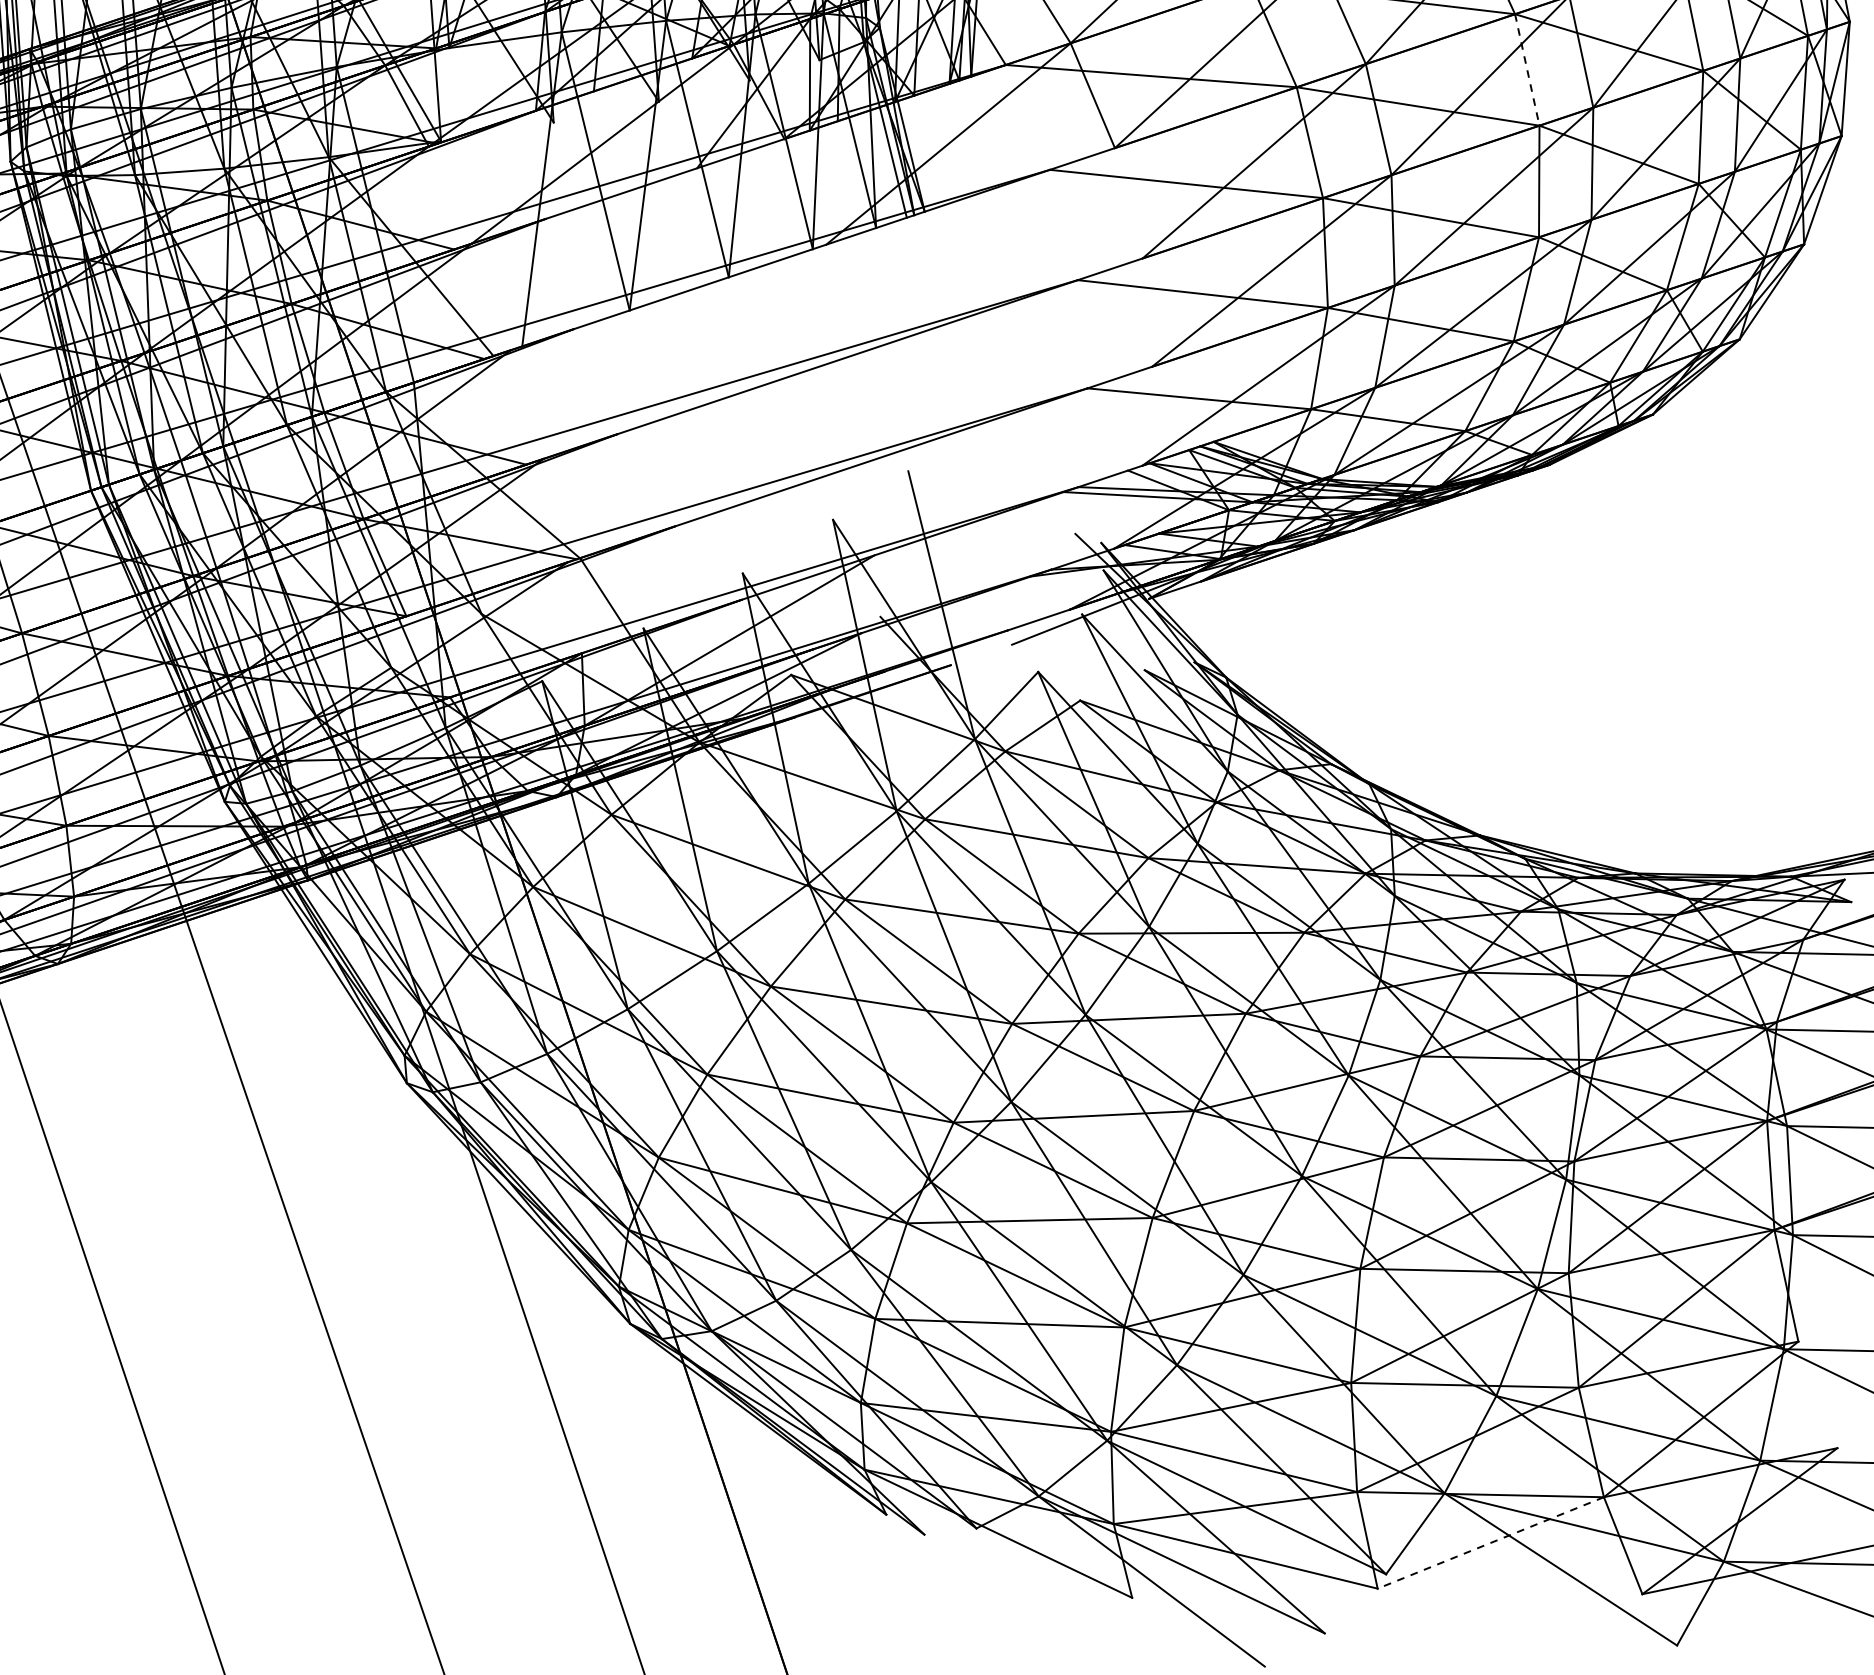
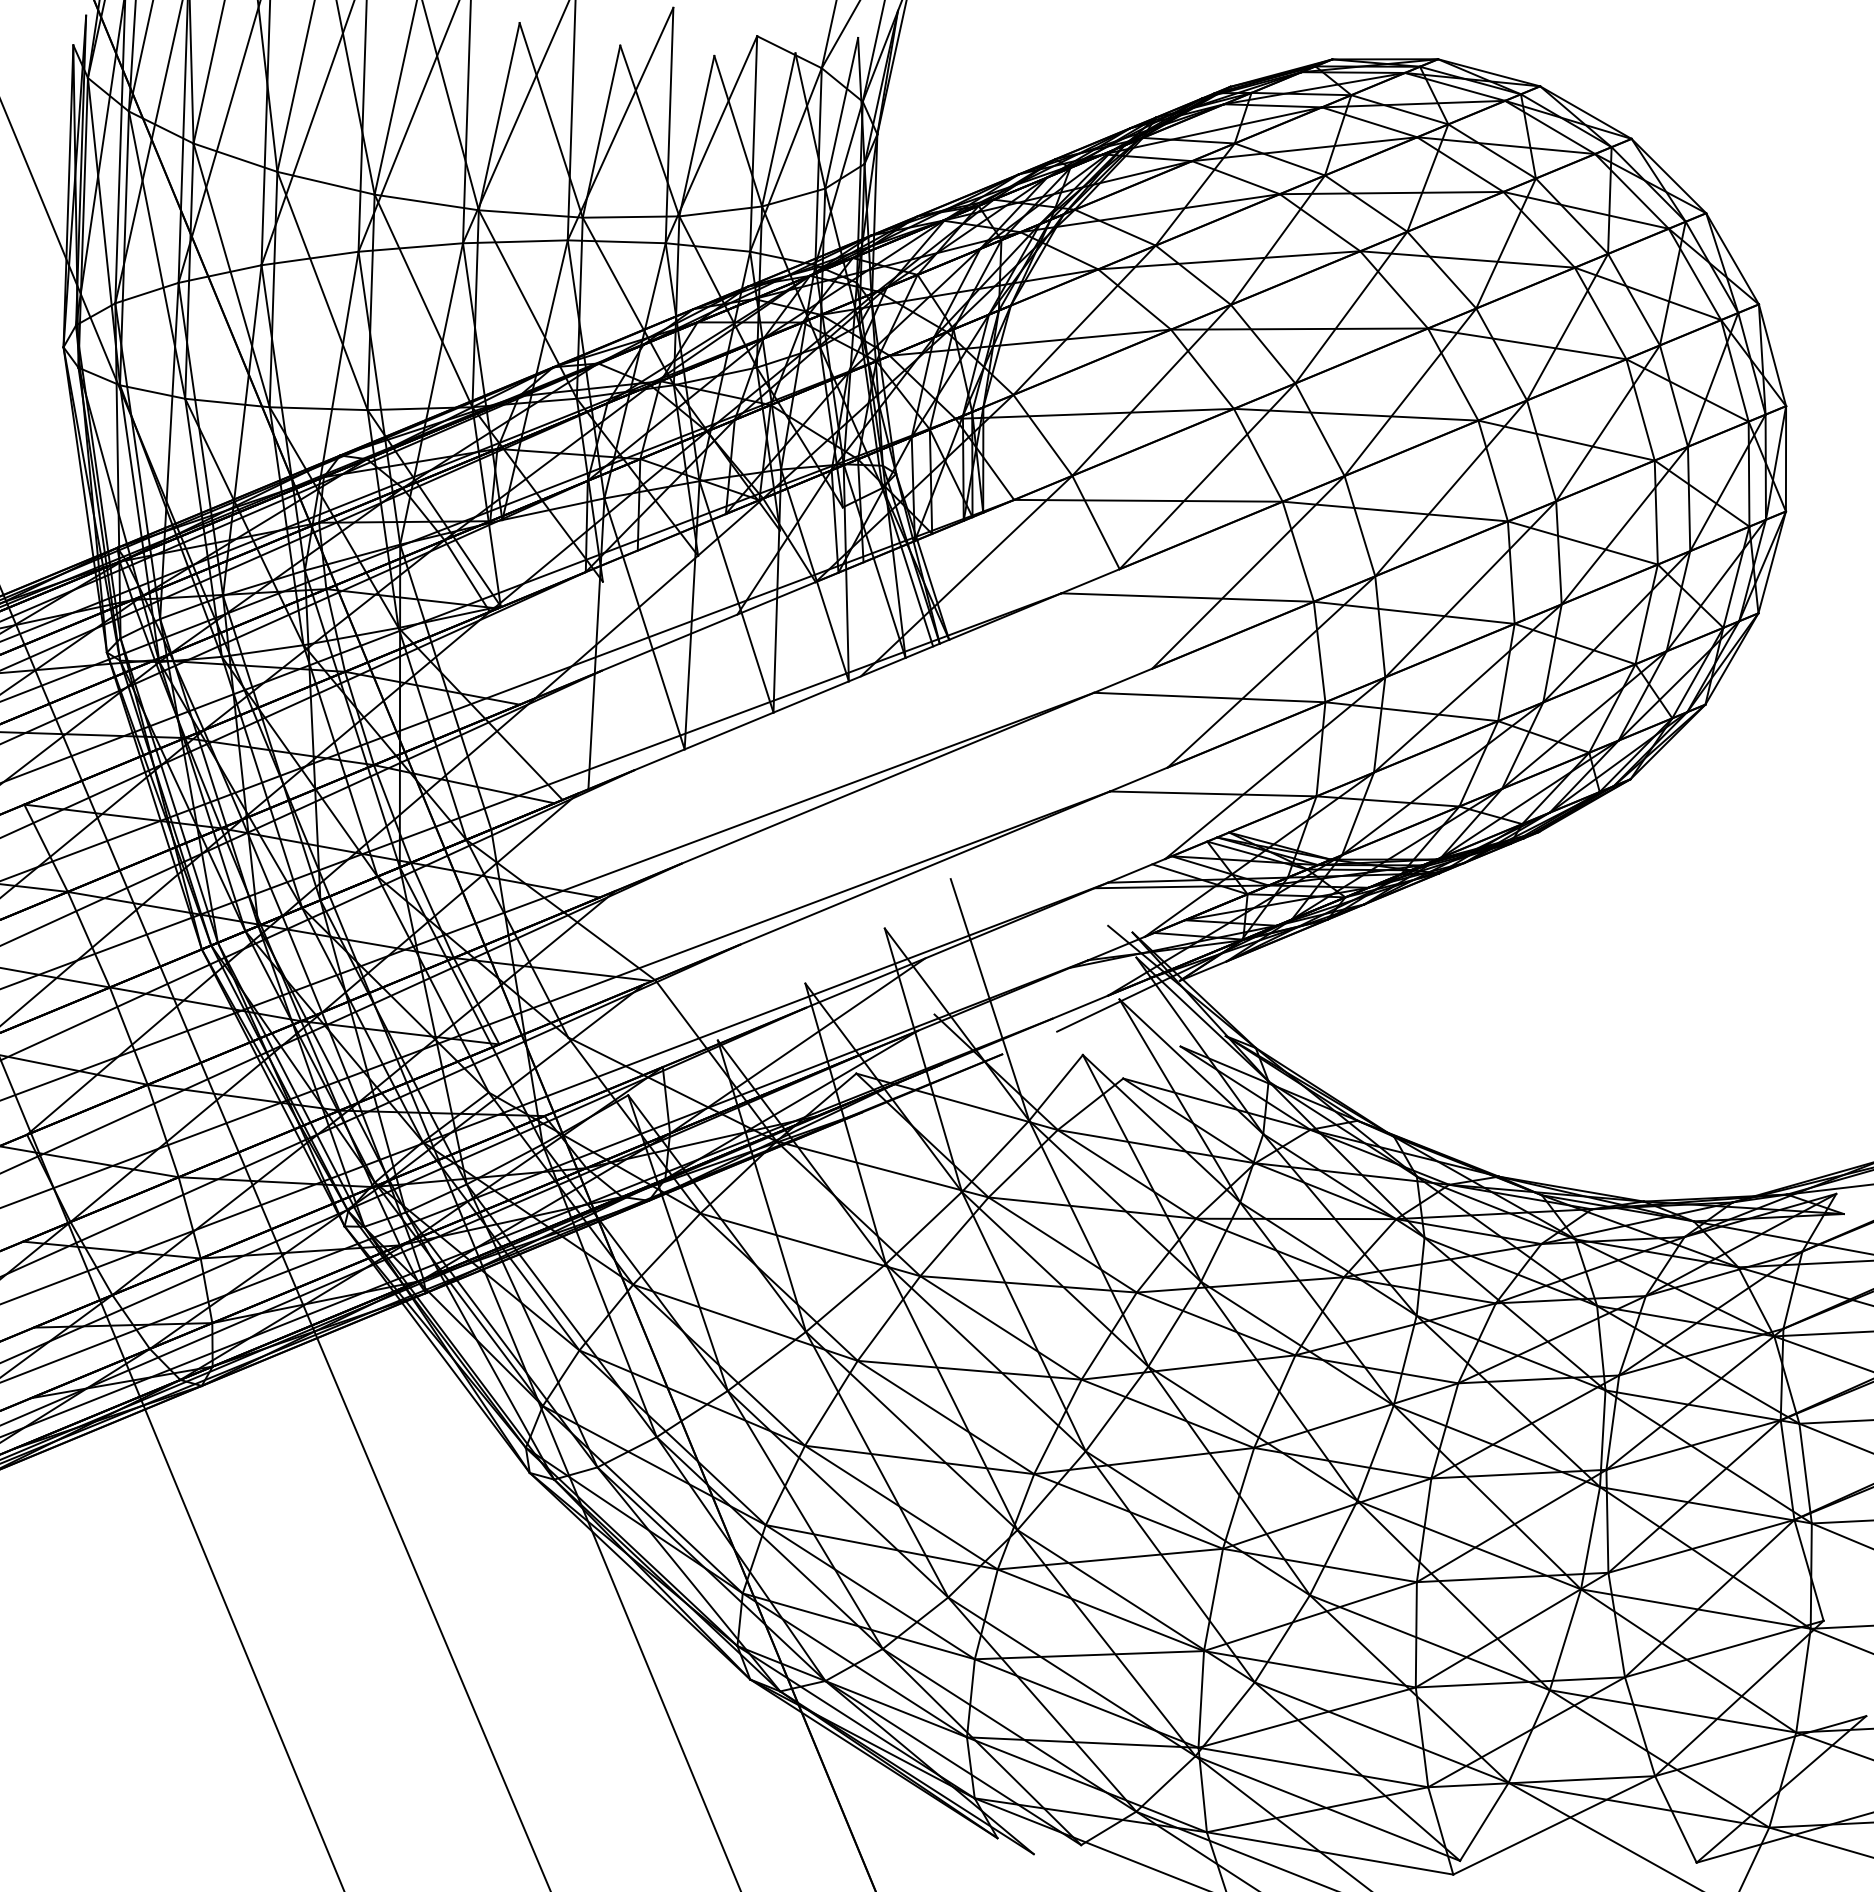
line: (1527, 70) -> (1493, 471), dashed -> solid
line: (1490, 1543) -> (1553, 1825), dashed -> solid

